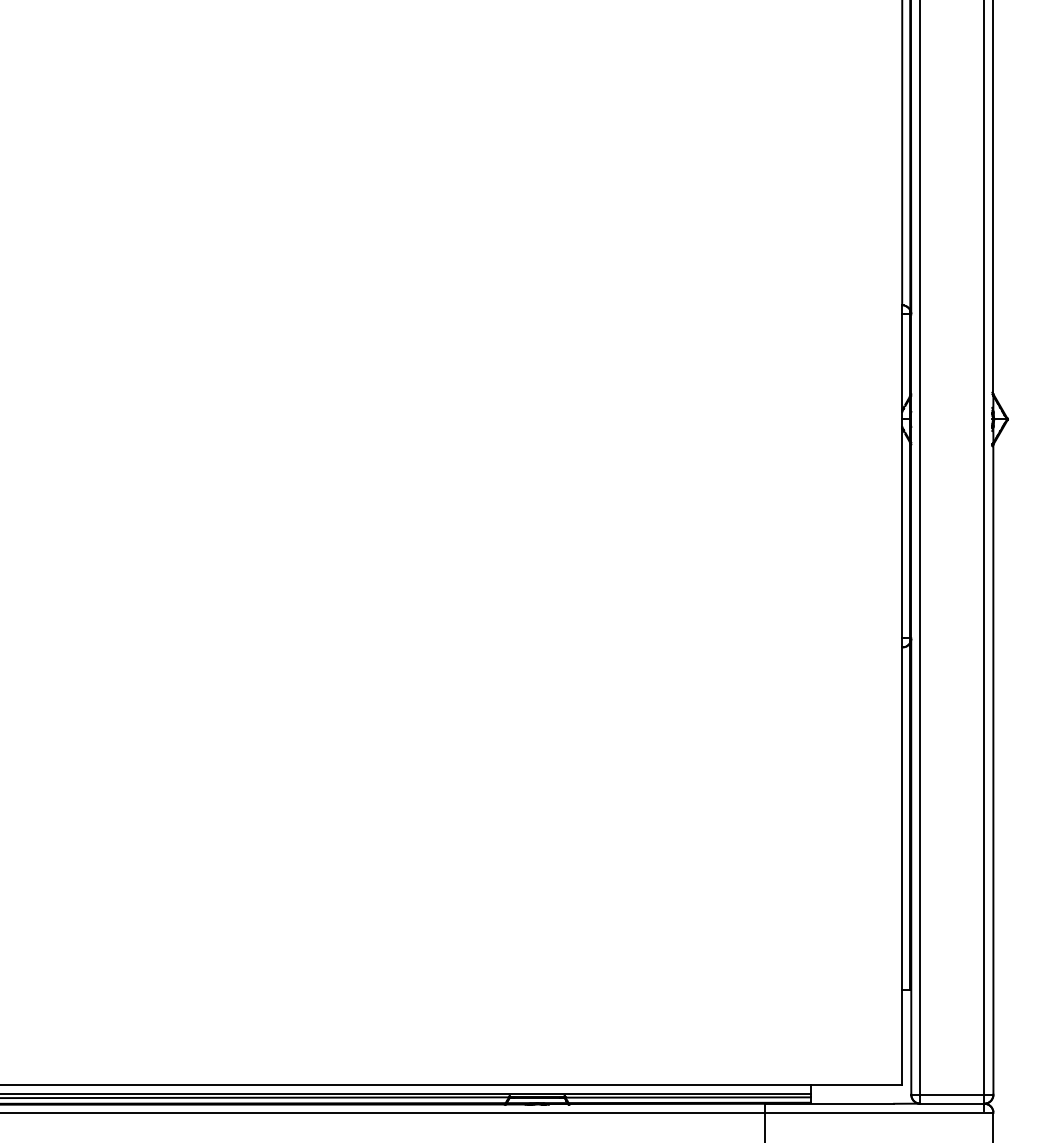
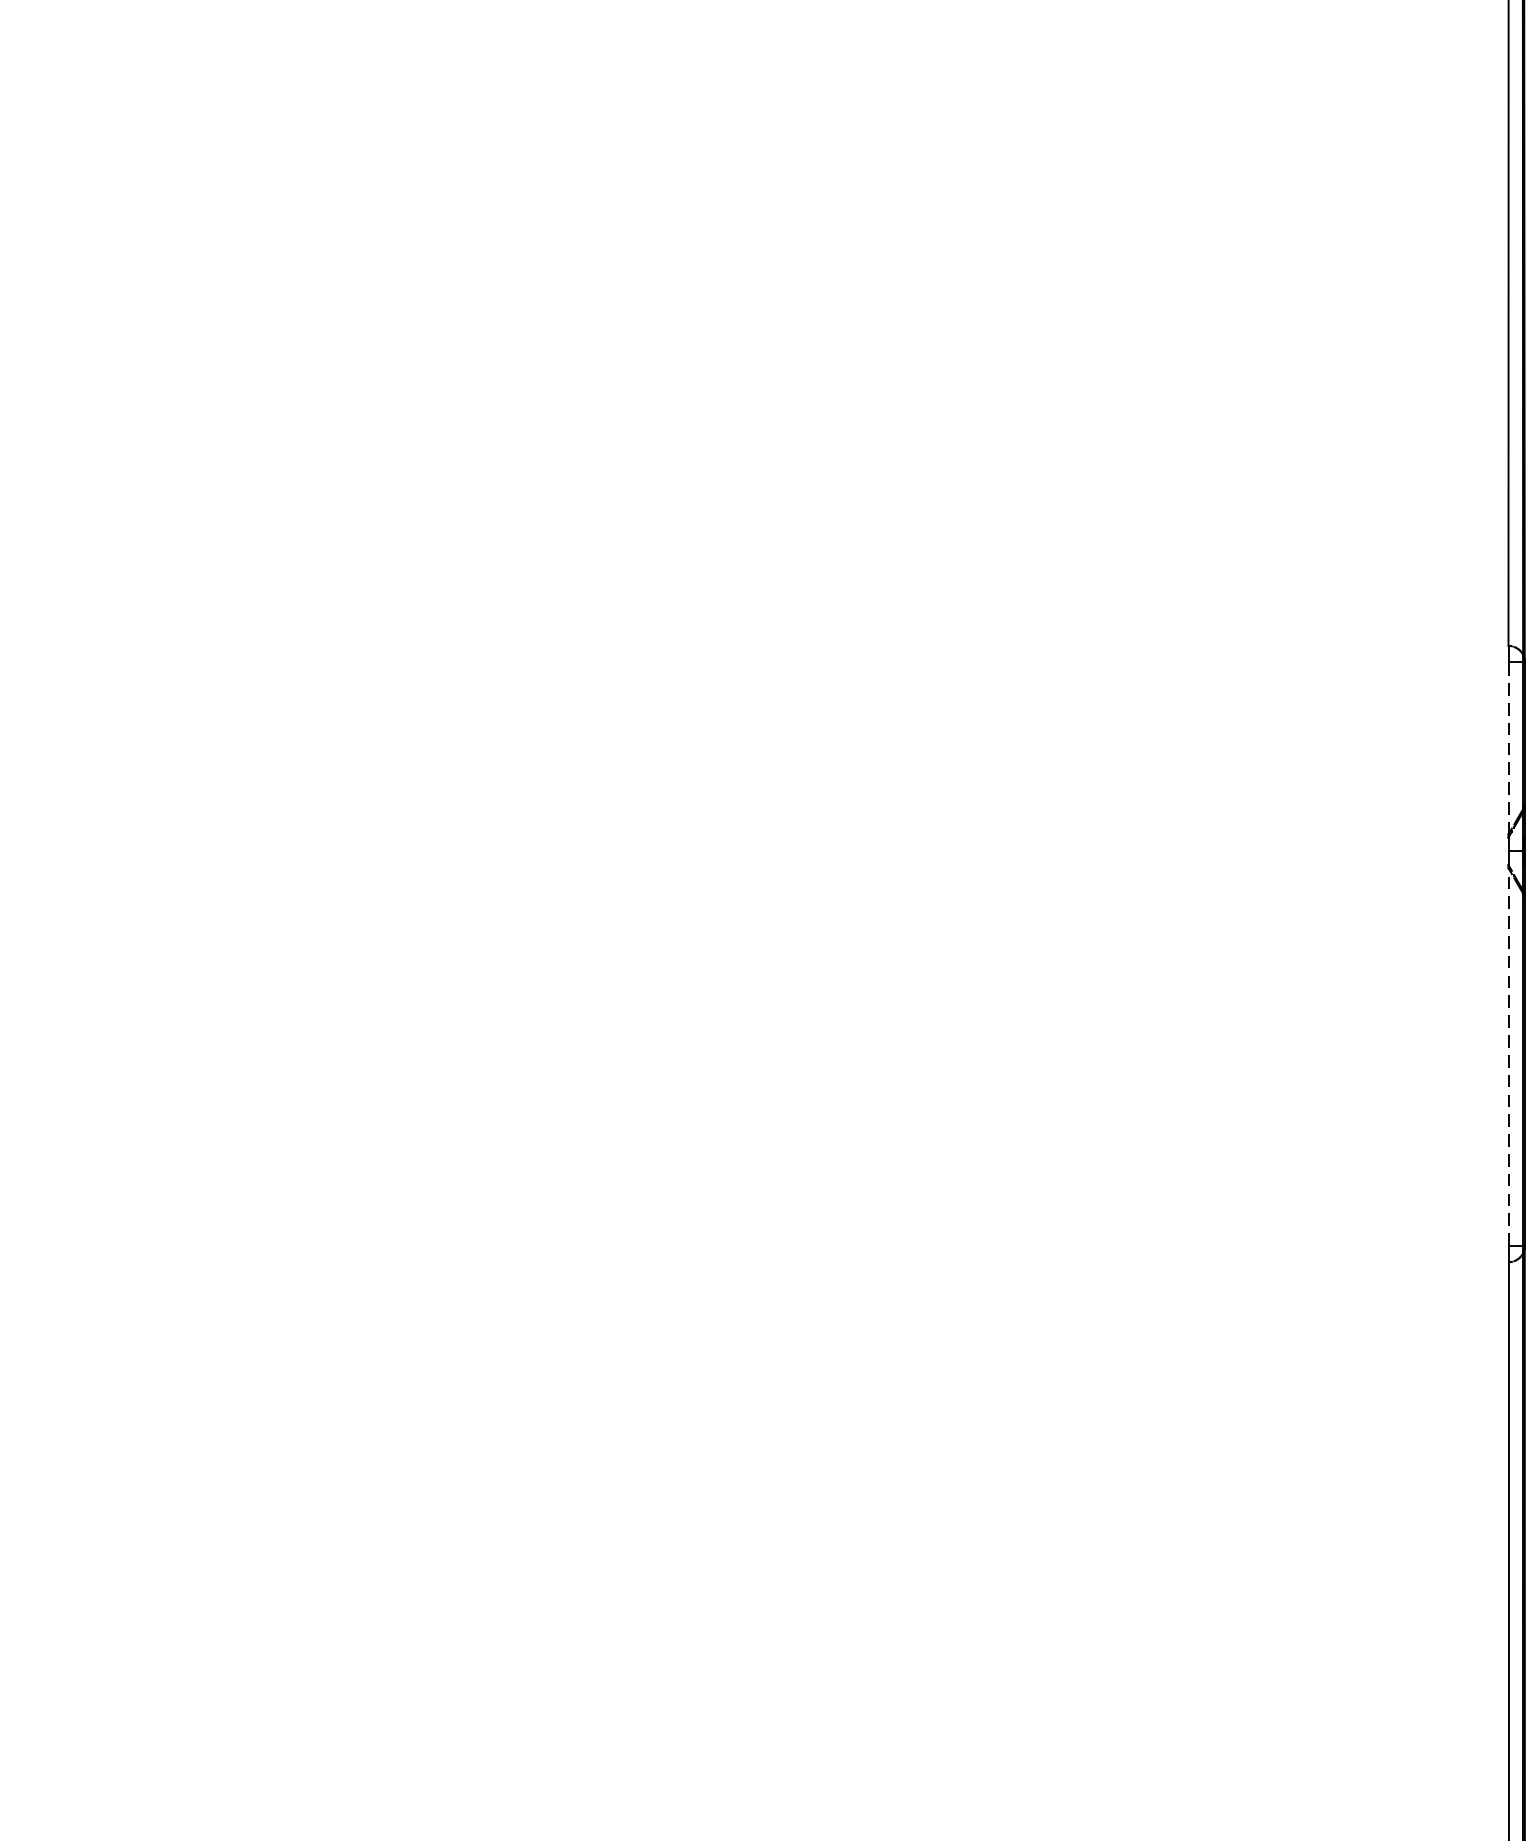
line: (902, 362) -> (1509, 748), solid -> dashed
line: (902, 533) -> (1509, 1056), solid -> dashed

